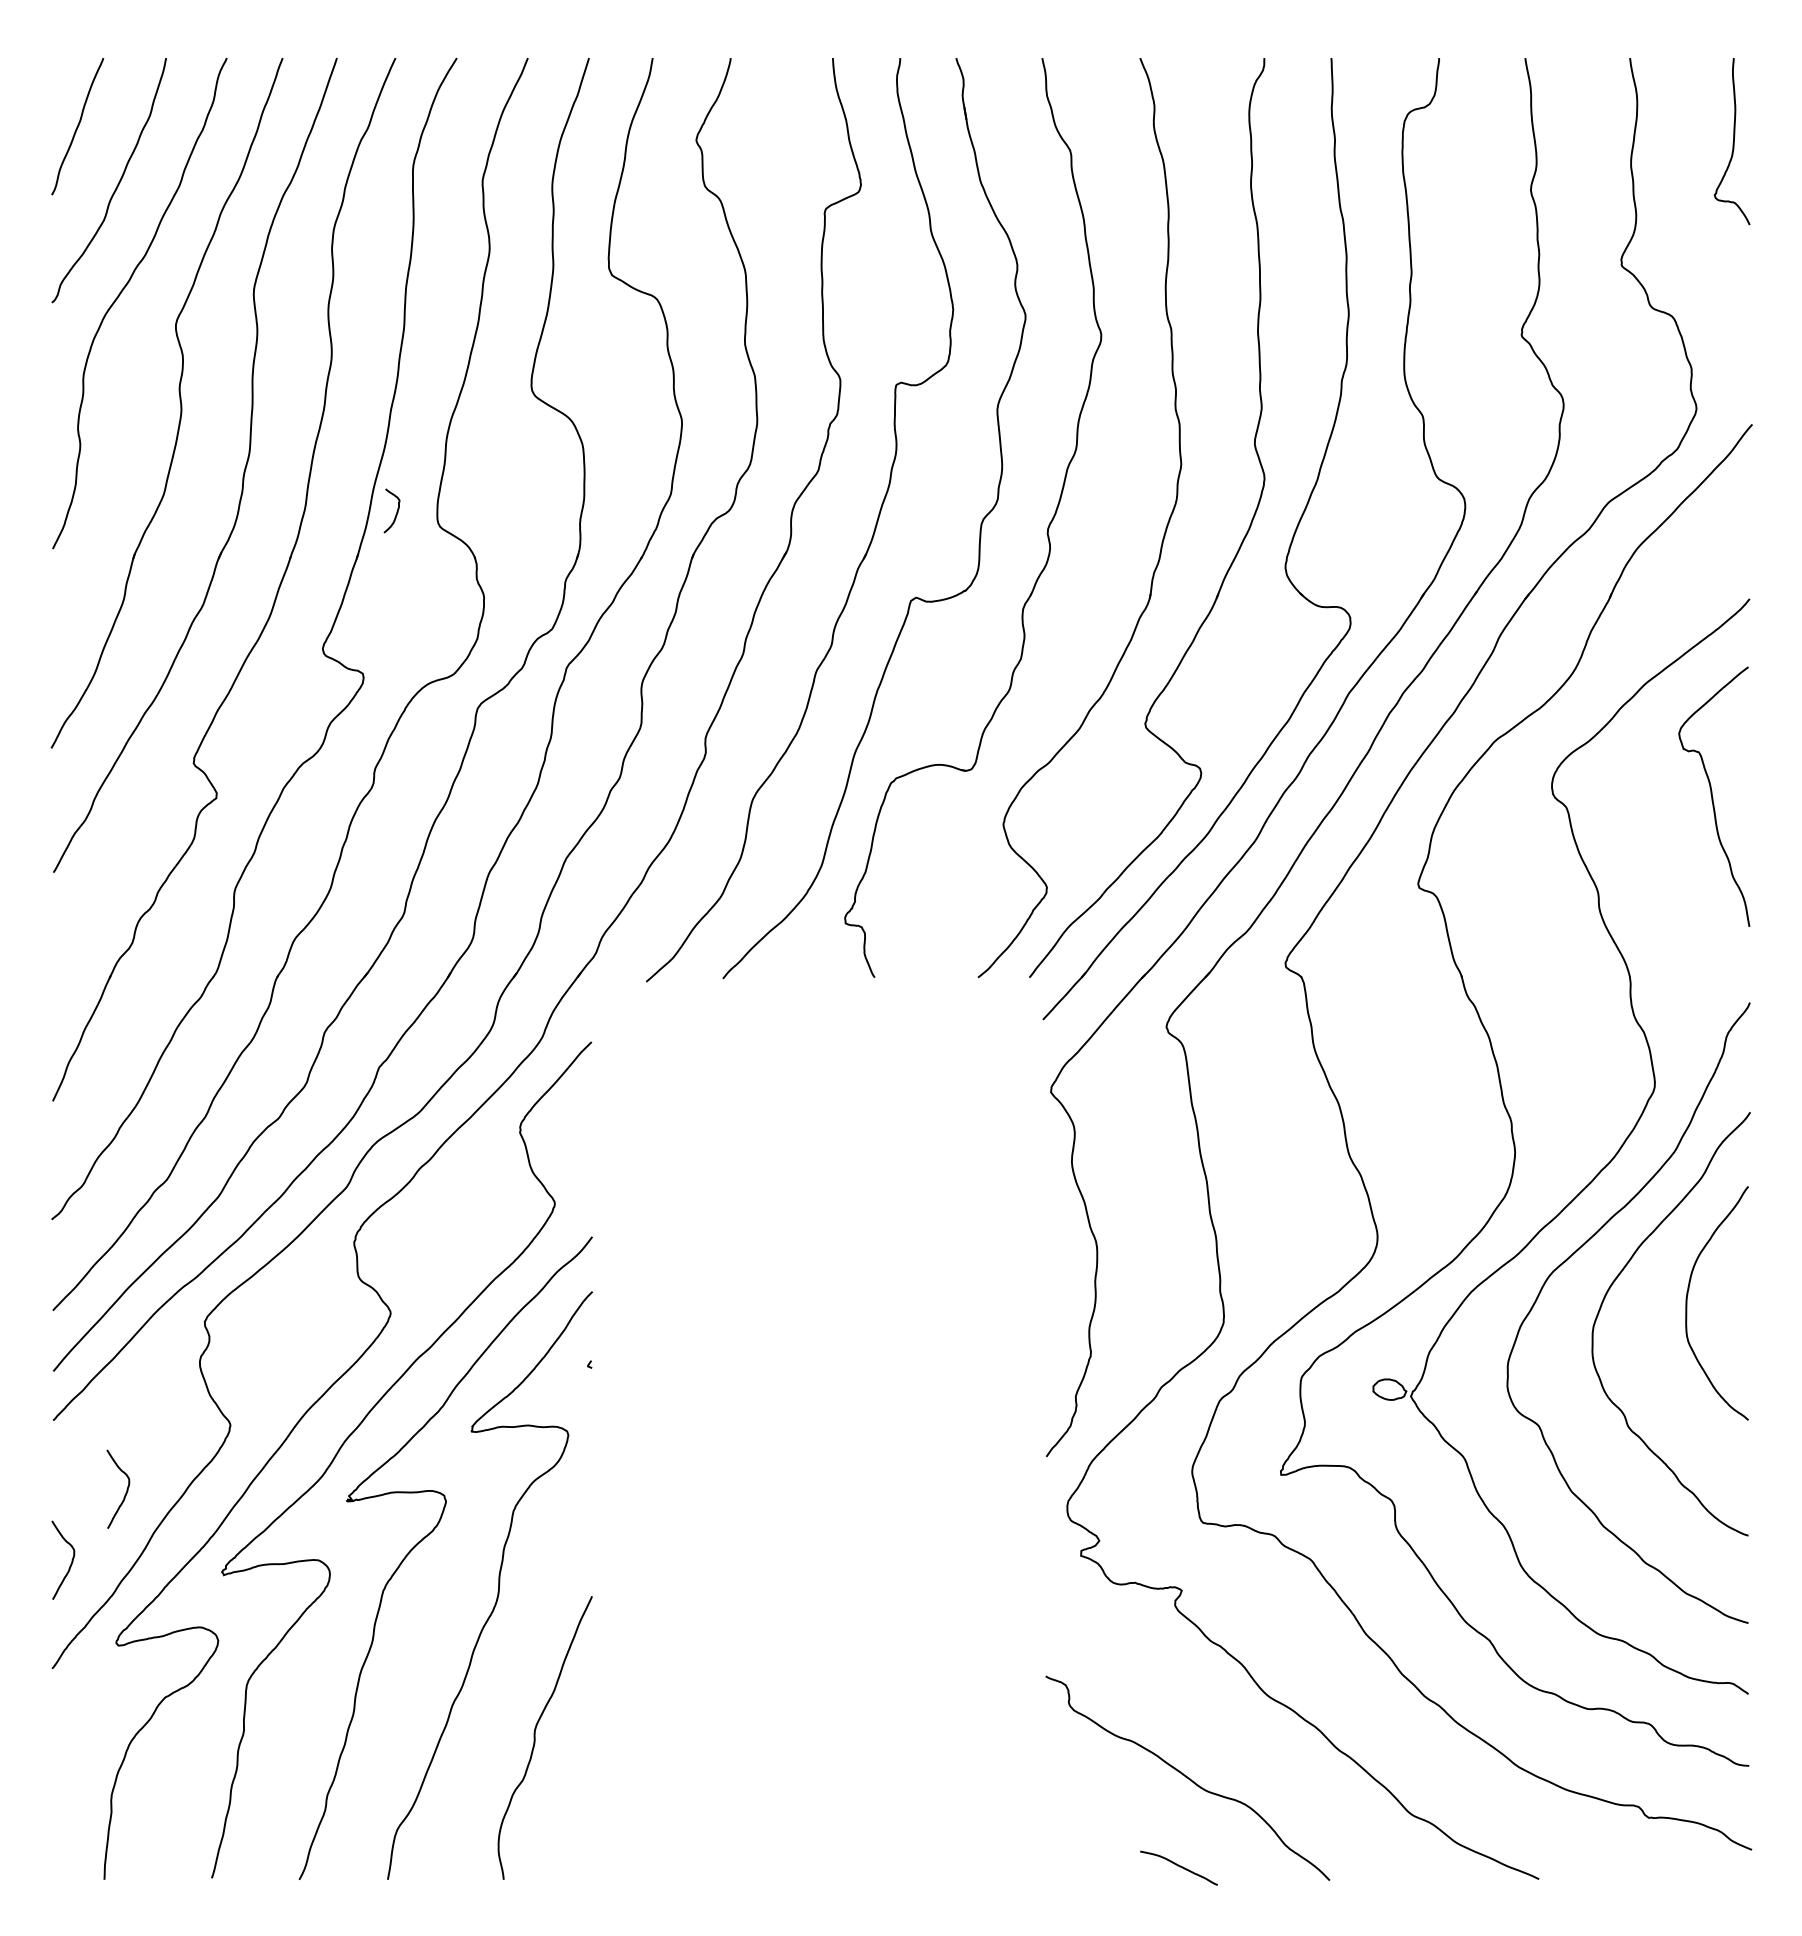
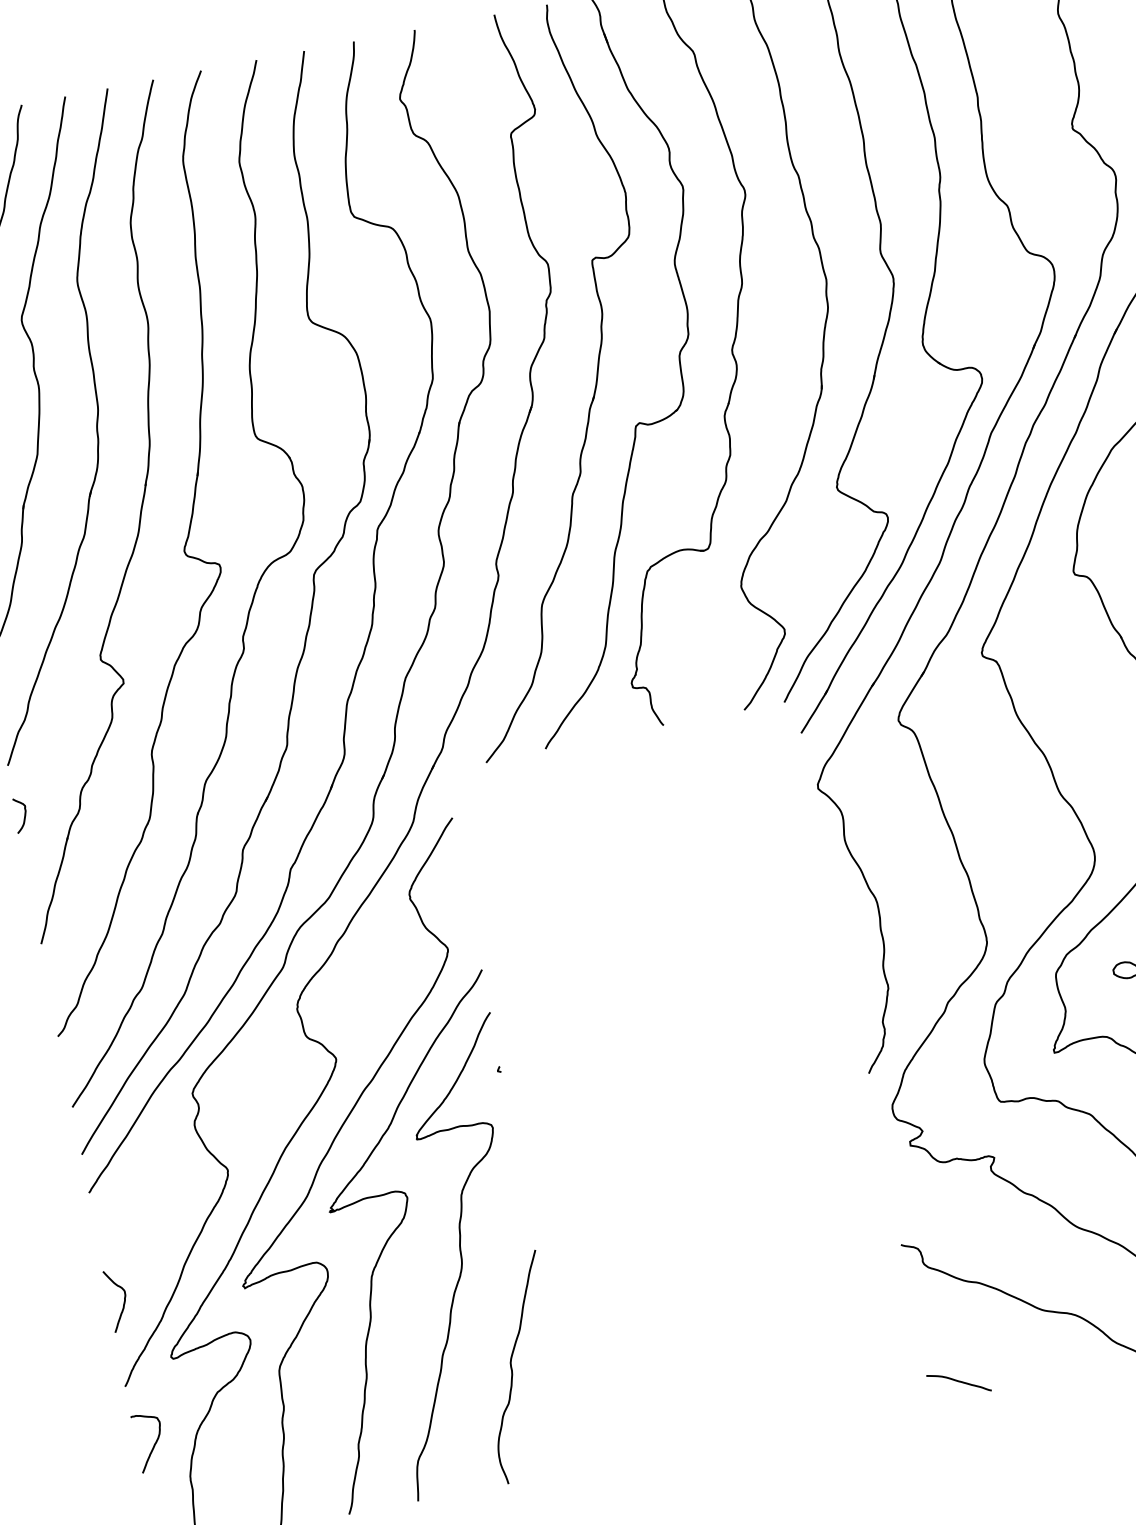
curve: (396, 511) -> (24, 815), moved
curve: (126, 1488) -> (156, 1235), removed
curve: (74, 1746) -> (154, 1444), added
curve: (1178, 1866) -> (958, 1381), moved

